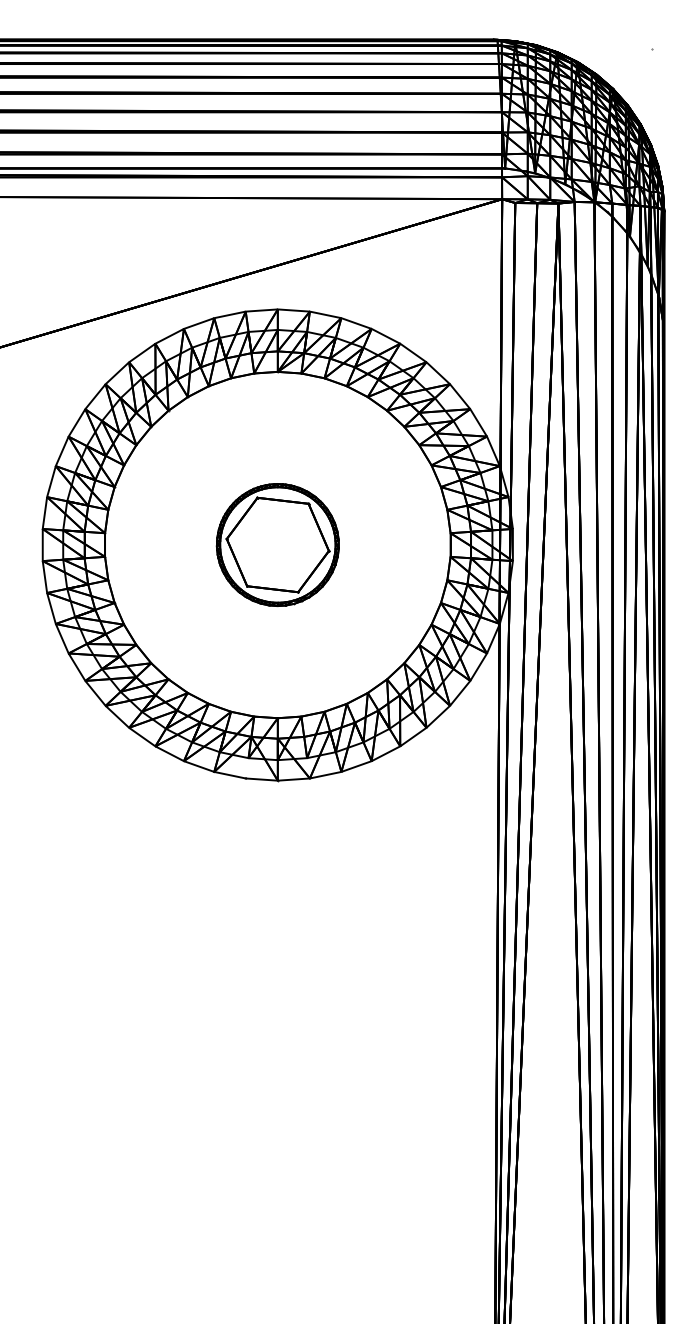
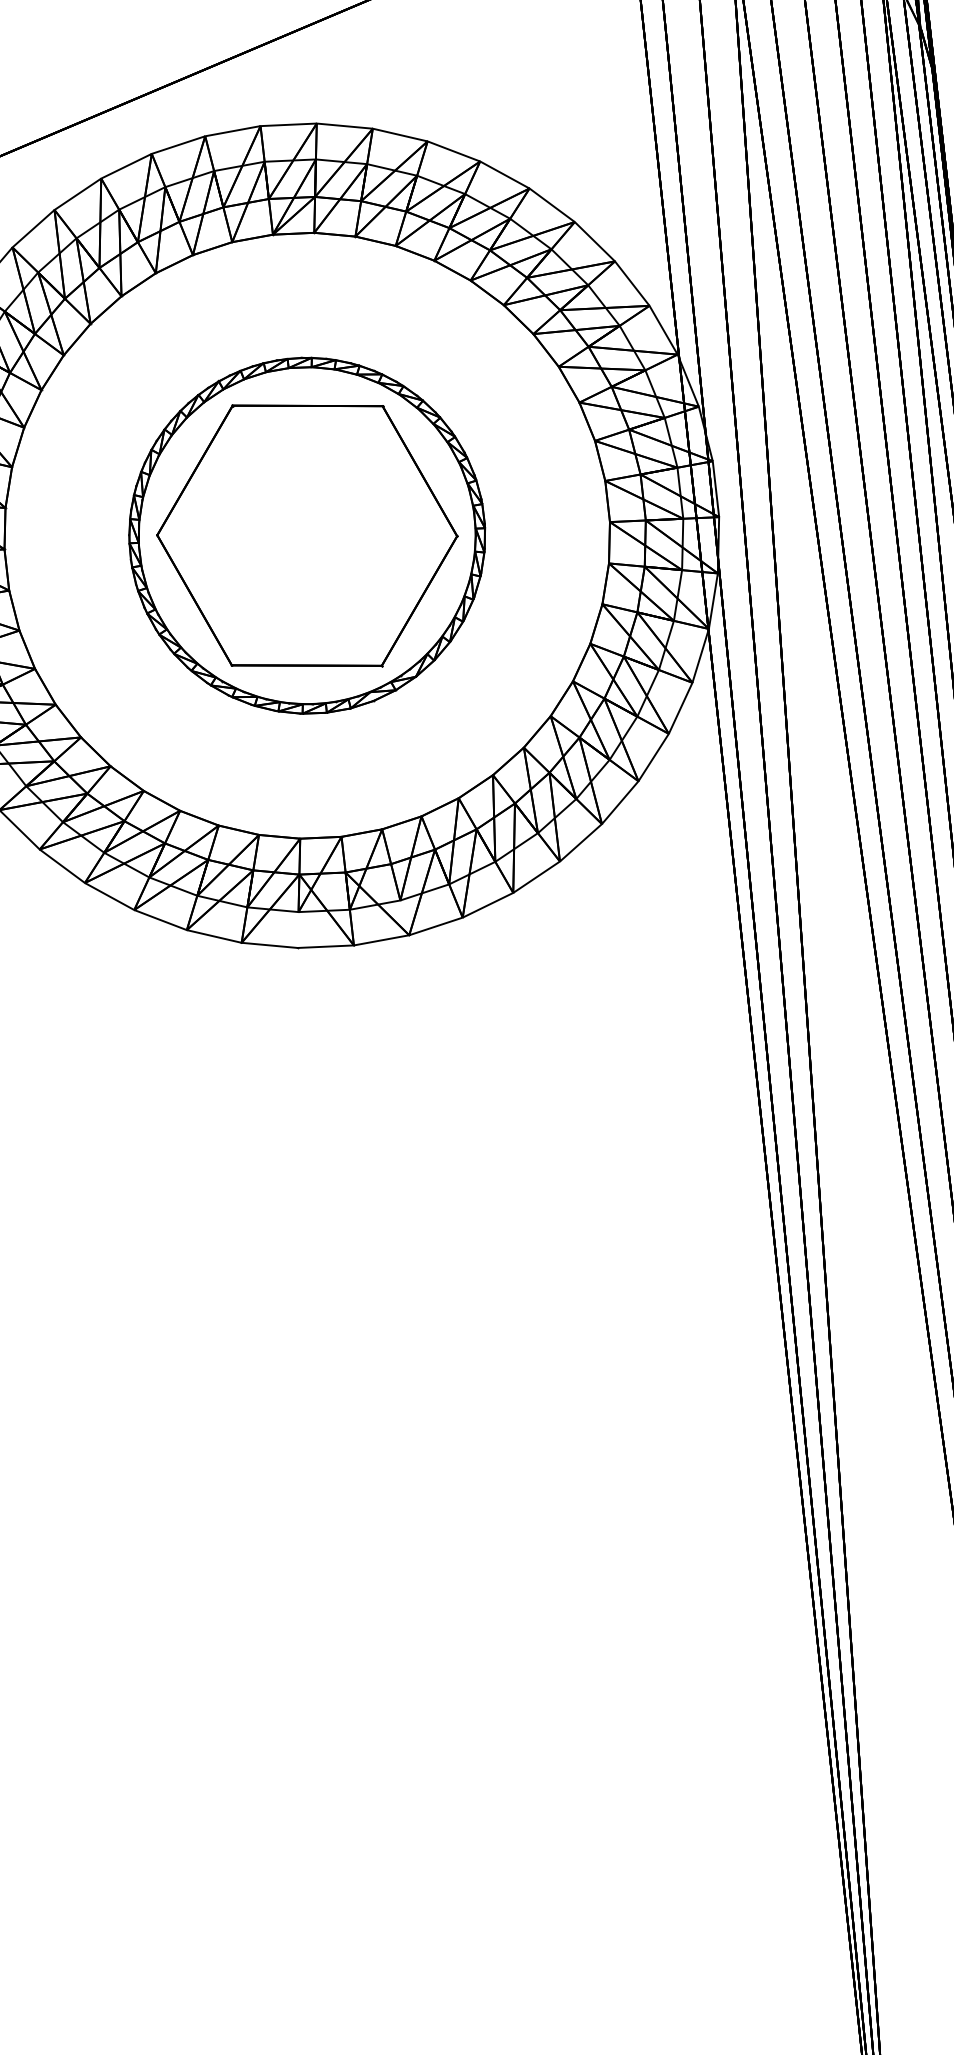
part: (277, 544) -> (306, 534), size x1.67

